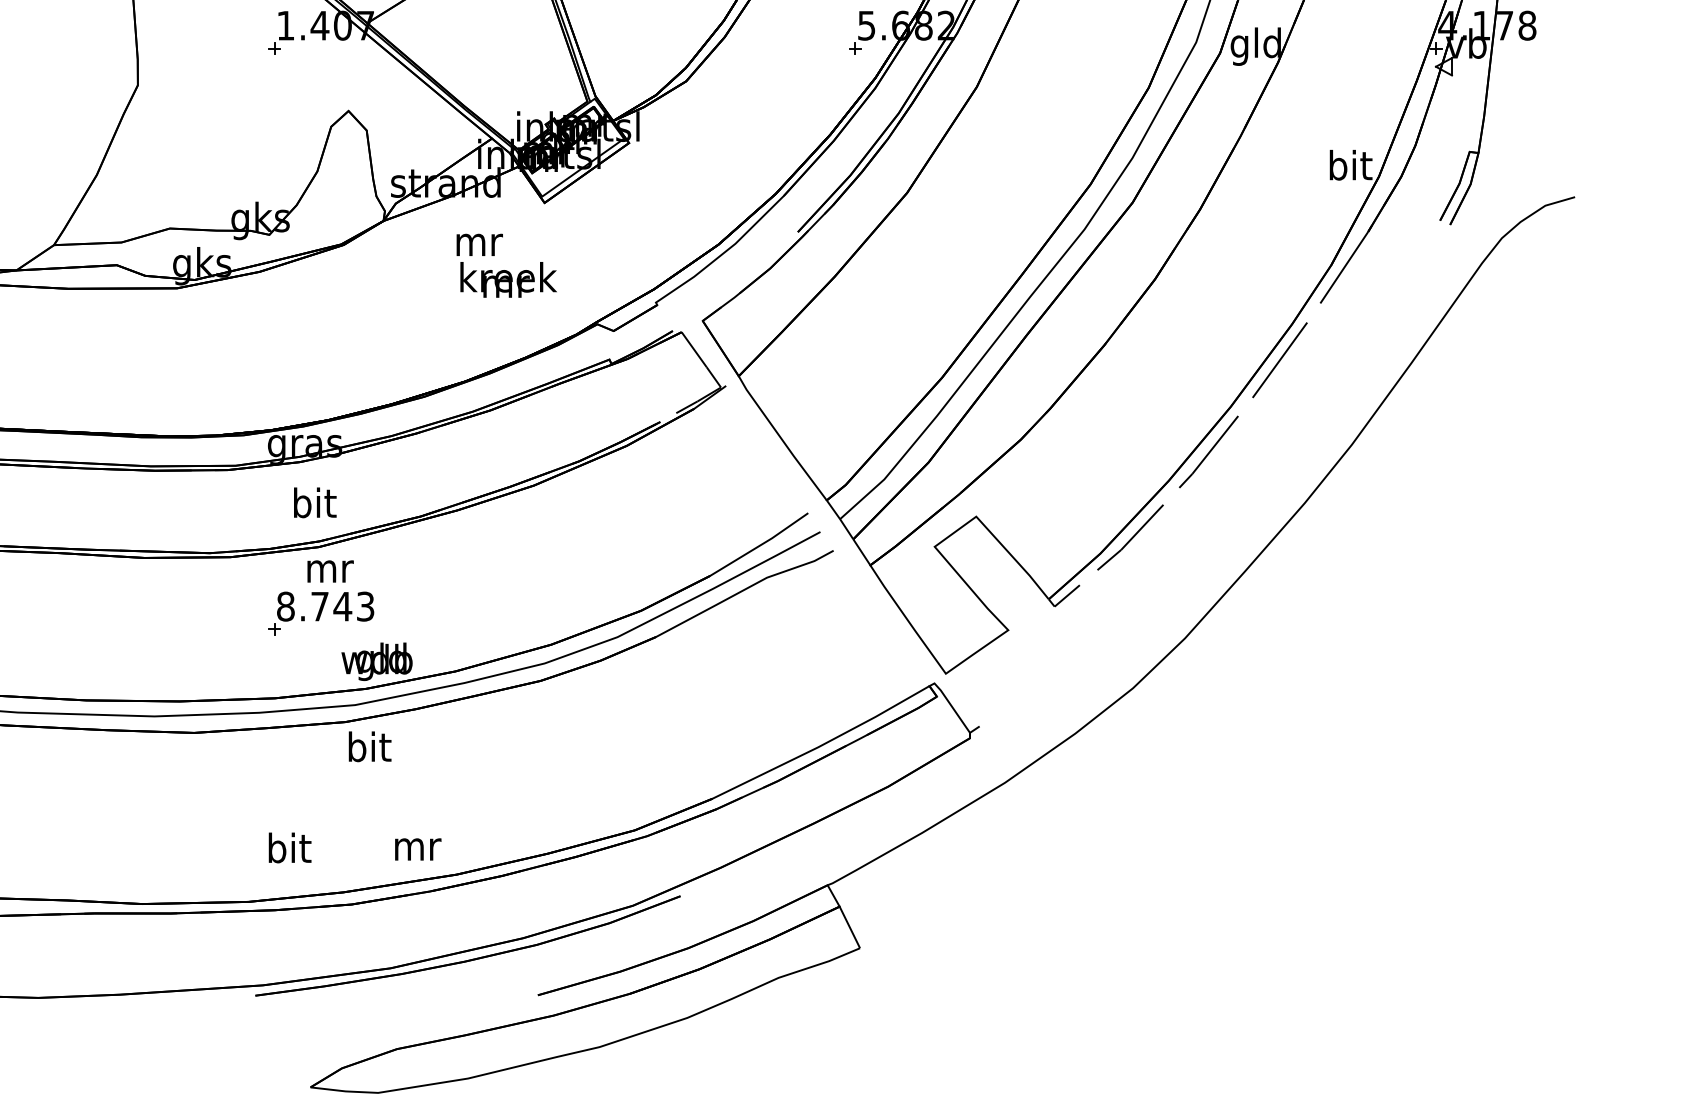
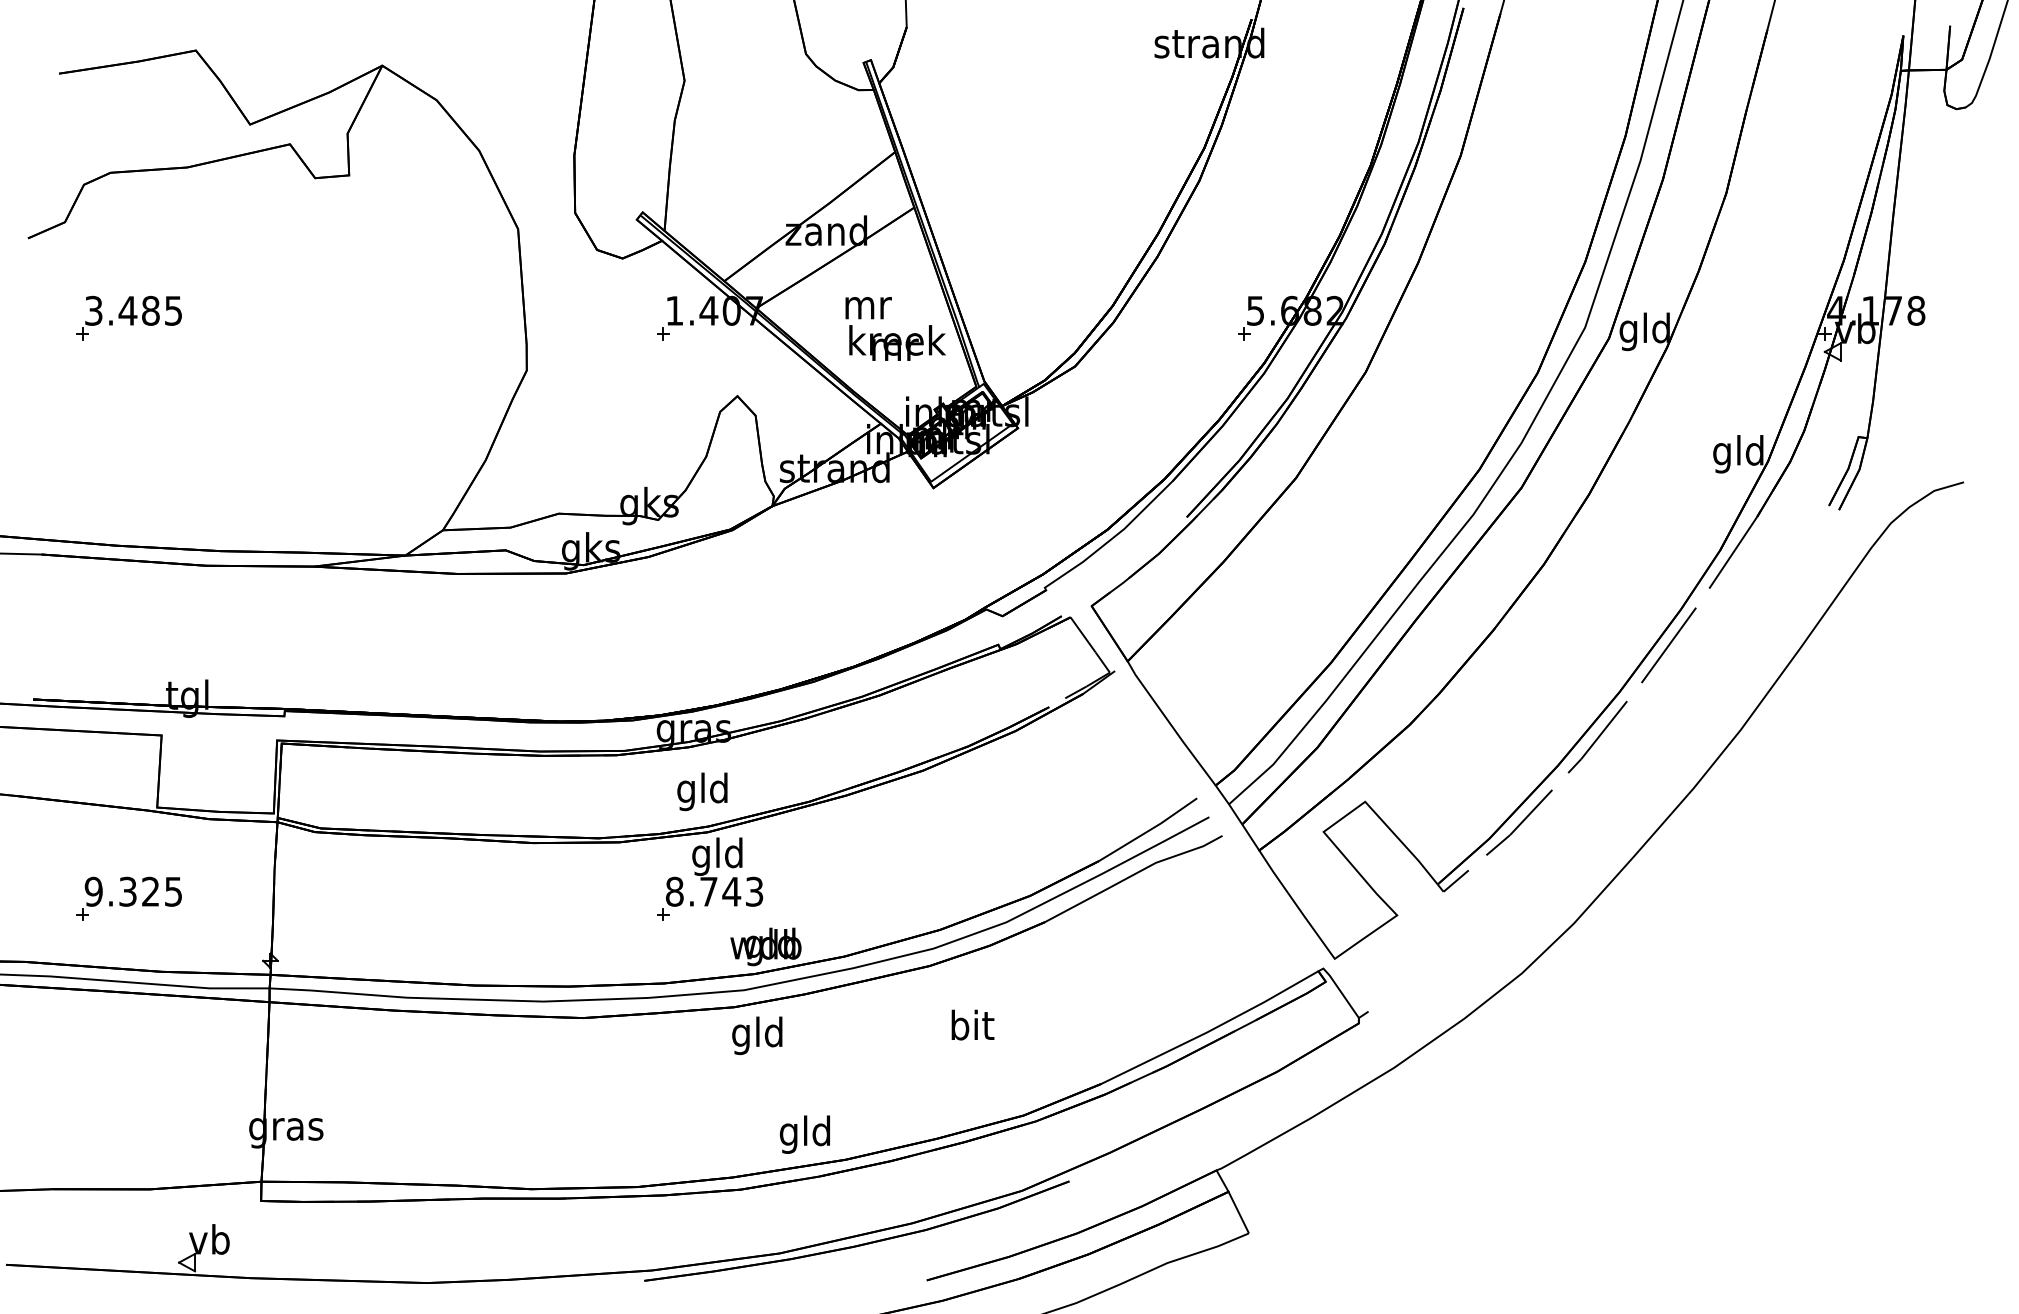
text: (1349, 169) -> (1738, 454), bit -> gld
text: (506, 265) -> (895, 328), moved
text: (313, 506) -> (702, 791), bit -> gld
text: (328, 571) -> (717, 856), mr -> gld
text: (368, 750) -> (757, 1035), bit -> gld
text: (289, 847) -> (972, 1024), moved
text: (415, 849) -> (804, 1134), mr -> gld

